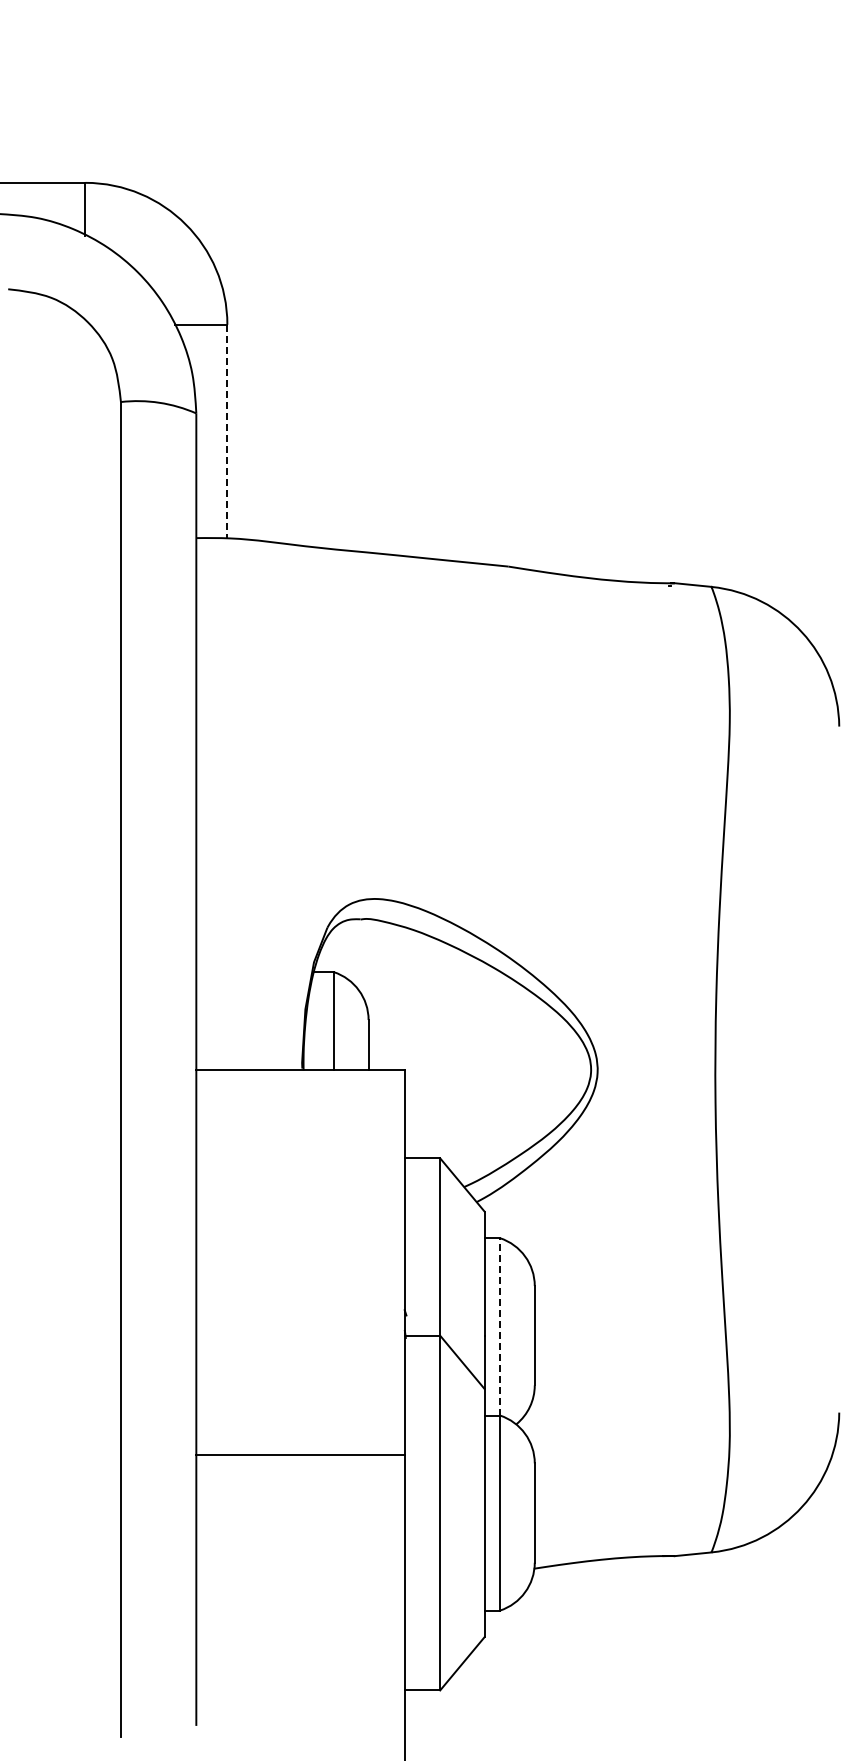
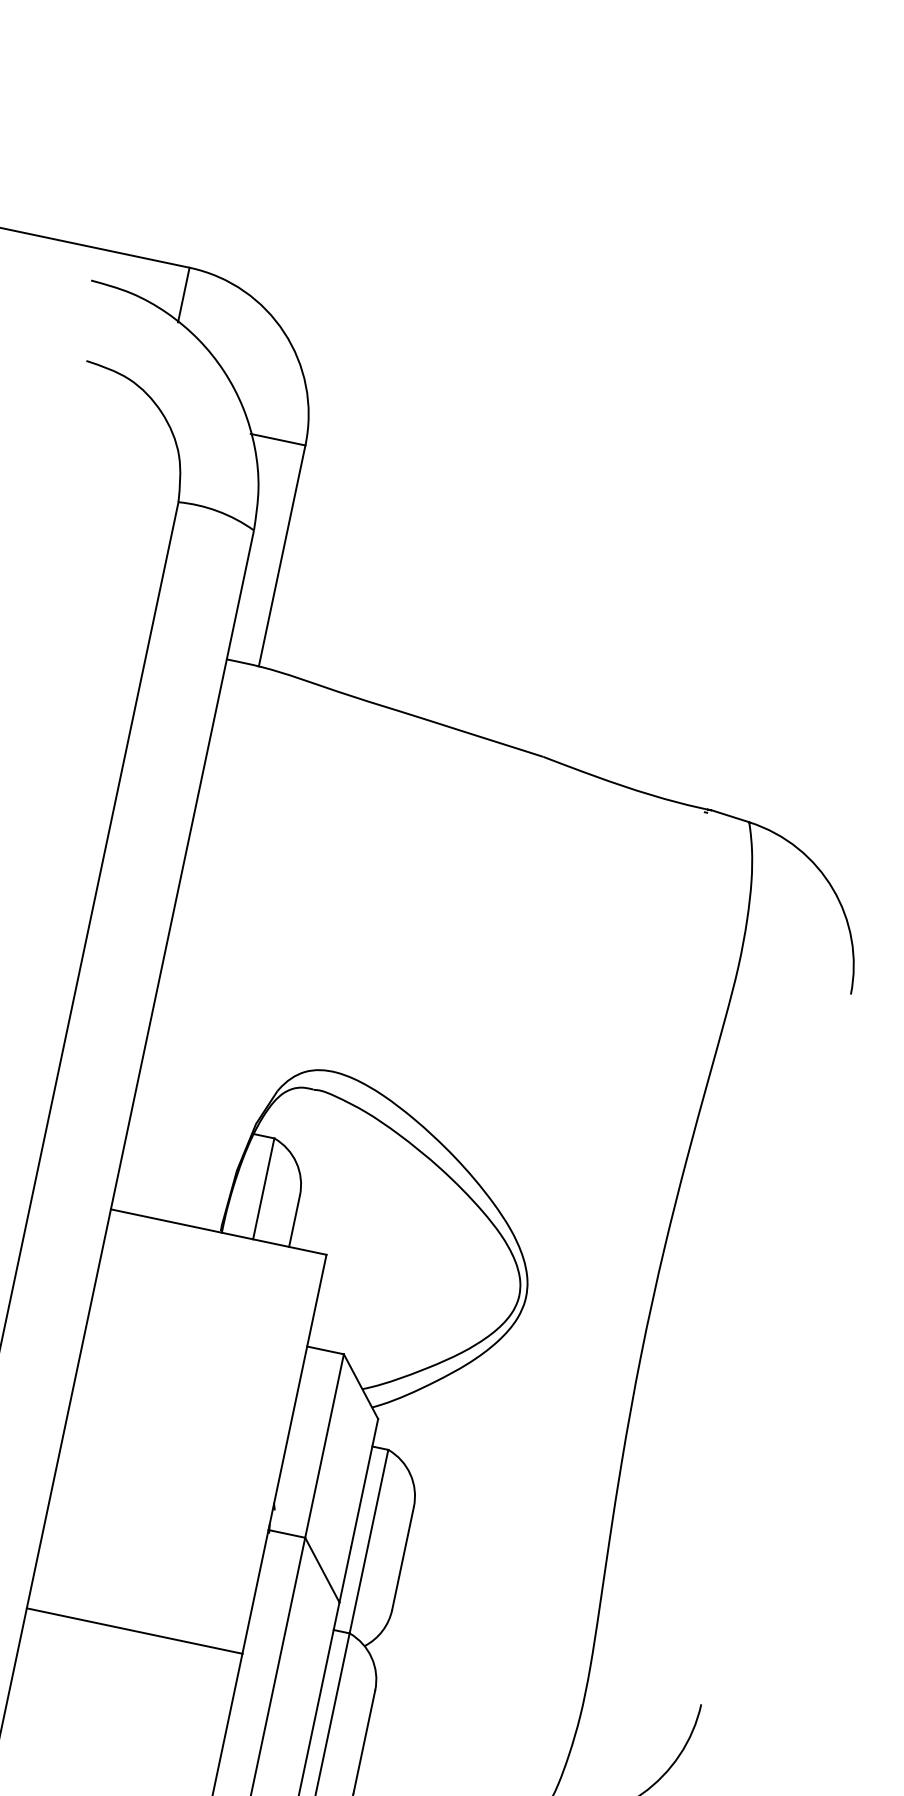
line: (227, 431) -> (282, 555), dashed -> solid
line: (499, 1326) -> (368, 1541), dashed -> solid

